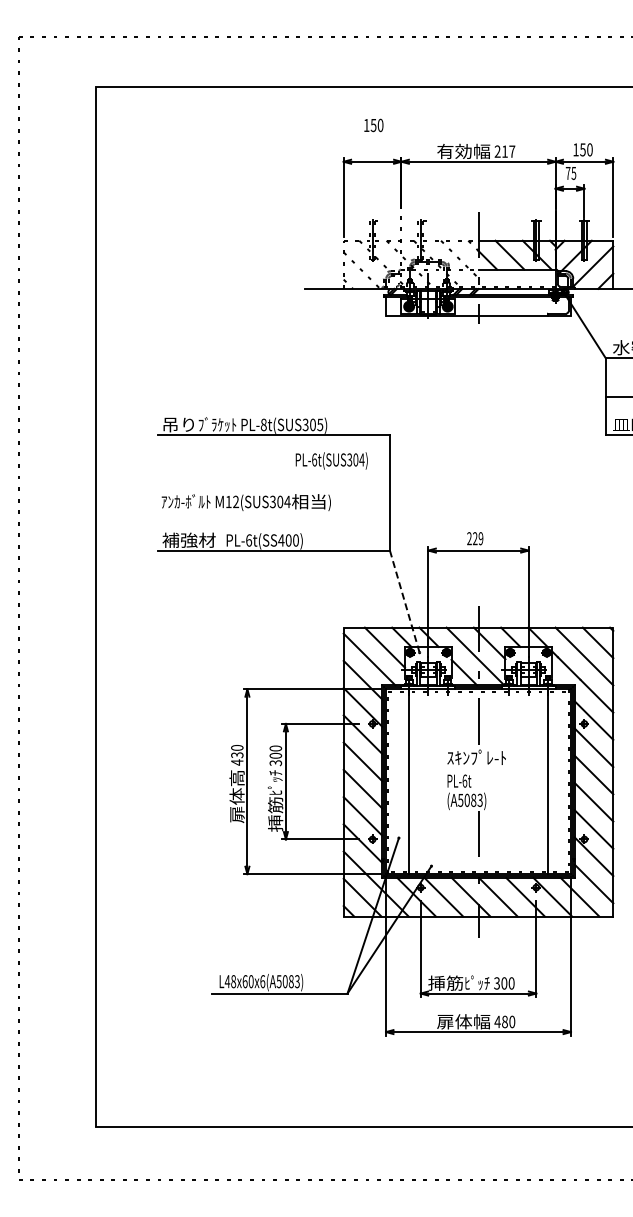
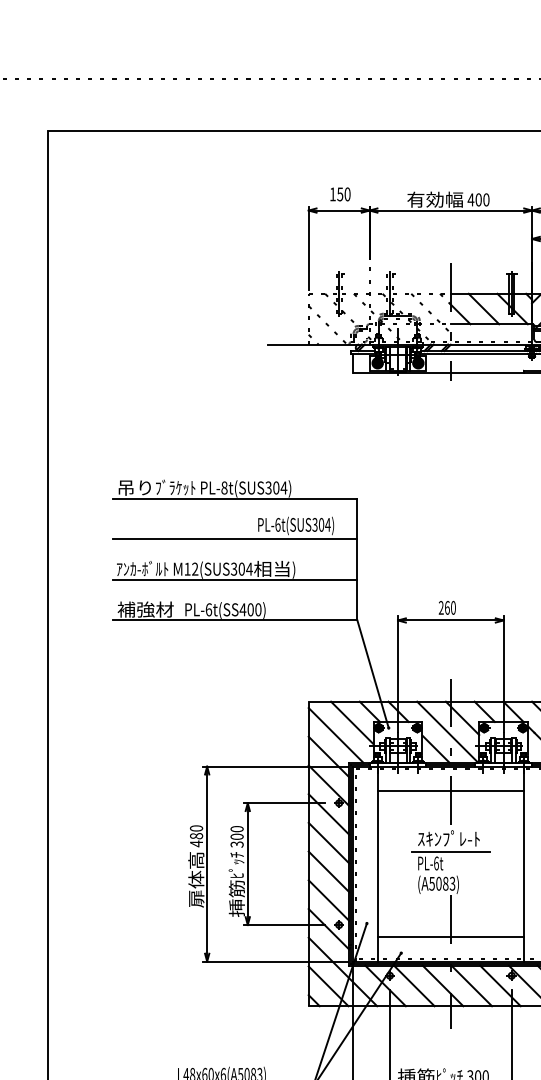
text: (373, 125) -> (340, 194), moved
text: (504, 151) -> (478, 199), 217 -> 400
text: (320, 424) -> (284, 487), PL-8t(SUS305) -> PL-8t(SUS304)
line: (273, 473) -> (234, 539), added
line: (273, 512) -> (234, 580), added
text: (477, 538) -> (449, 607), 229 -> 260
line: (404, 602) -> (372, 675), dashed -> solid
line: (478, 712) -> (450, 791), added
text: (237, 755) -> (196, 836), 430 -> 480
line: (478, 769) -> (450, 851), added
line: (478, 851) -> (450, 937), added

